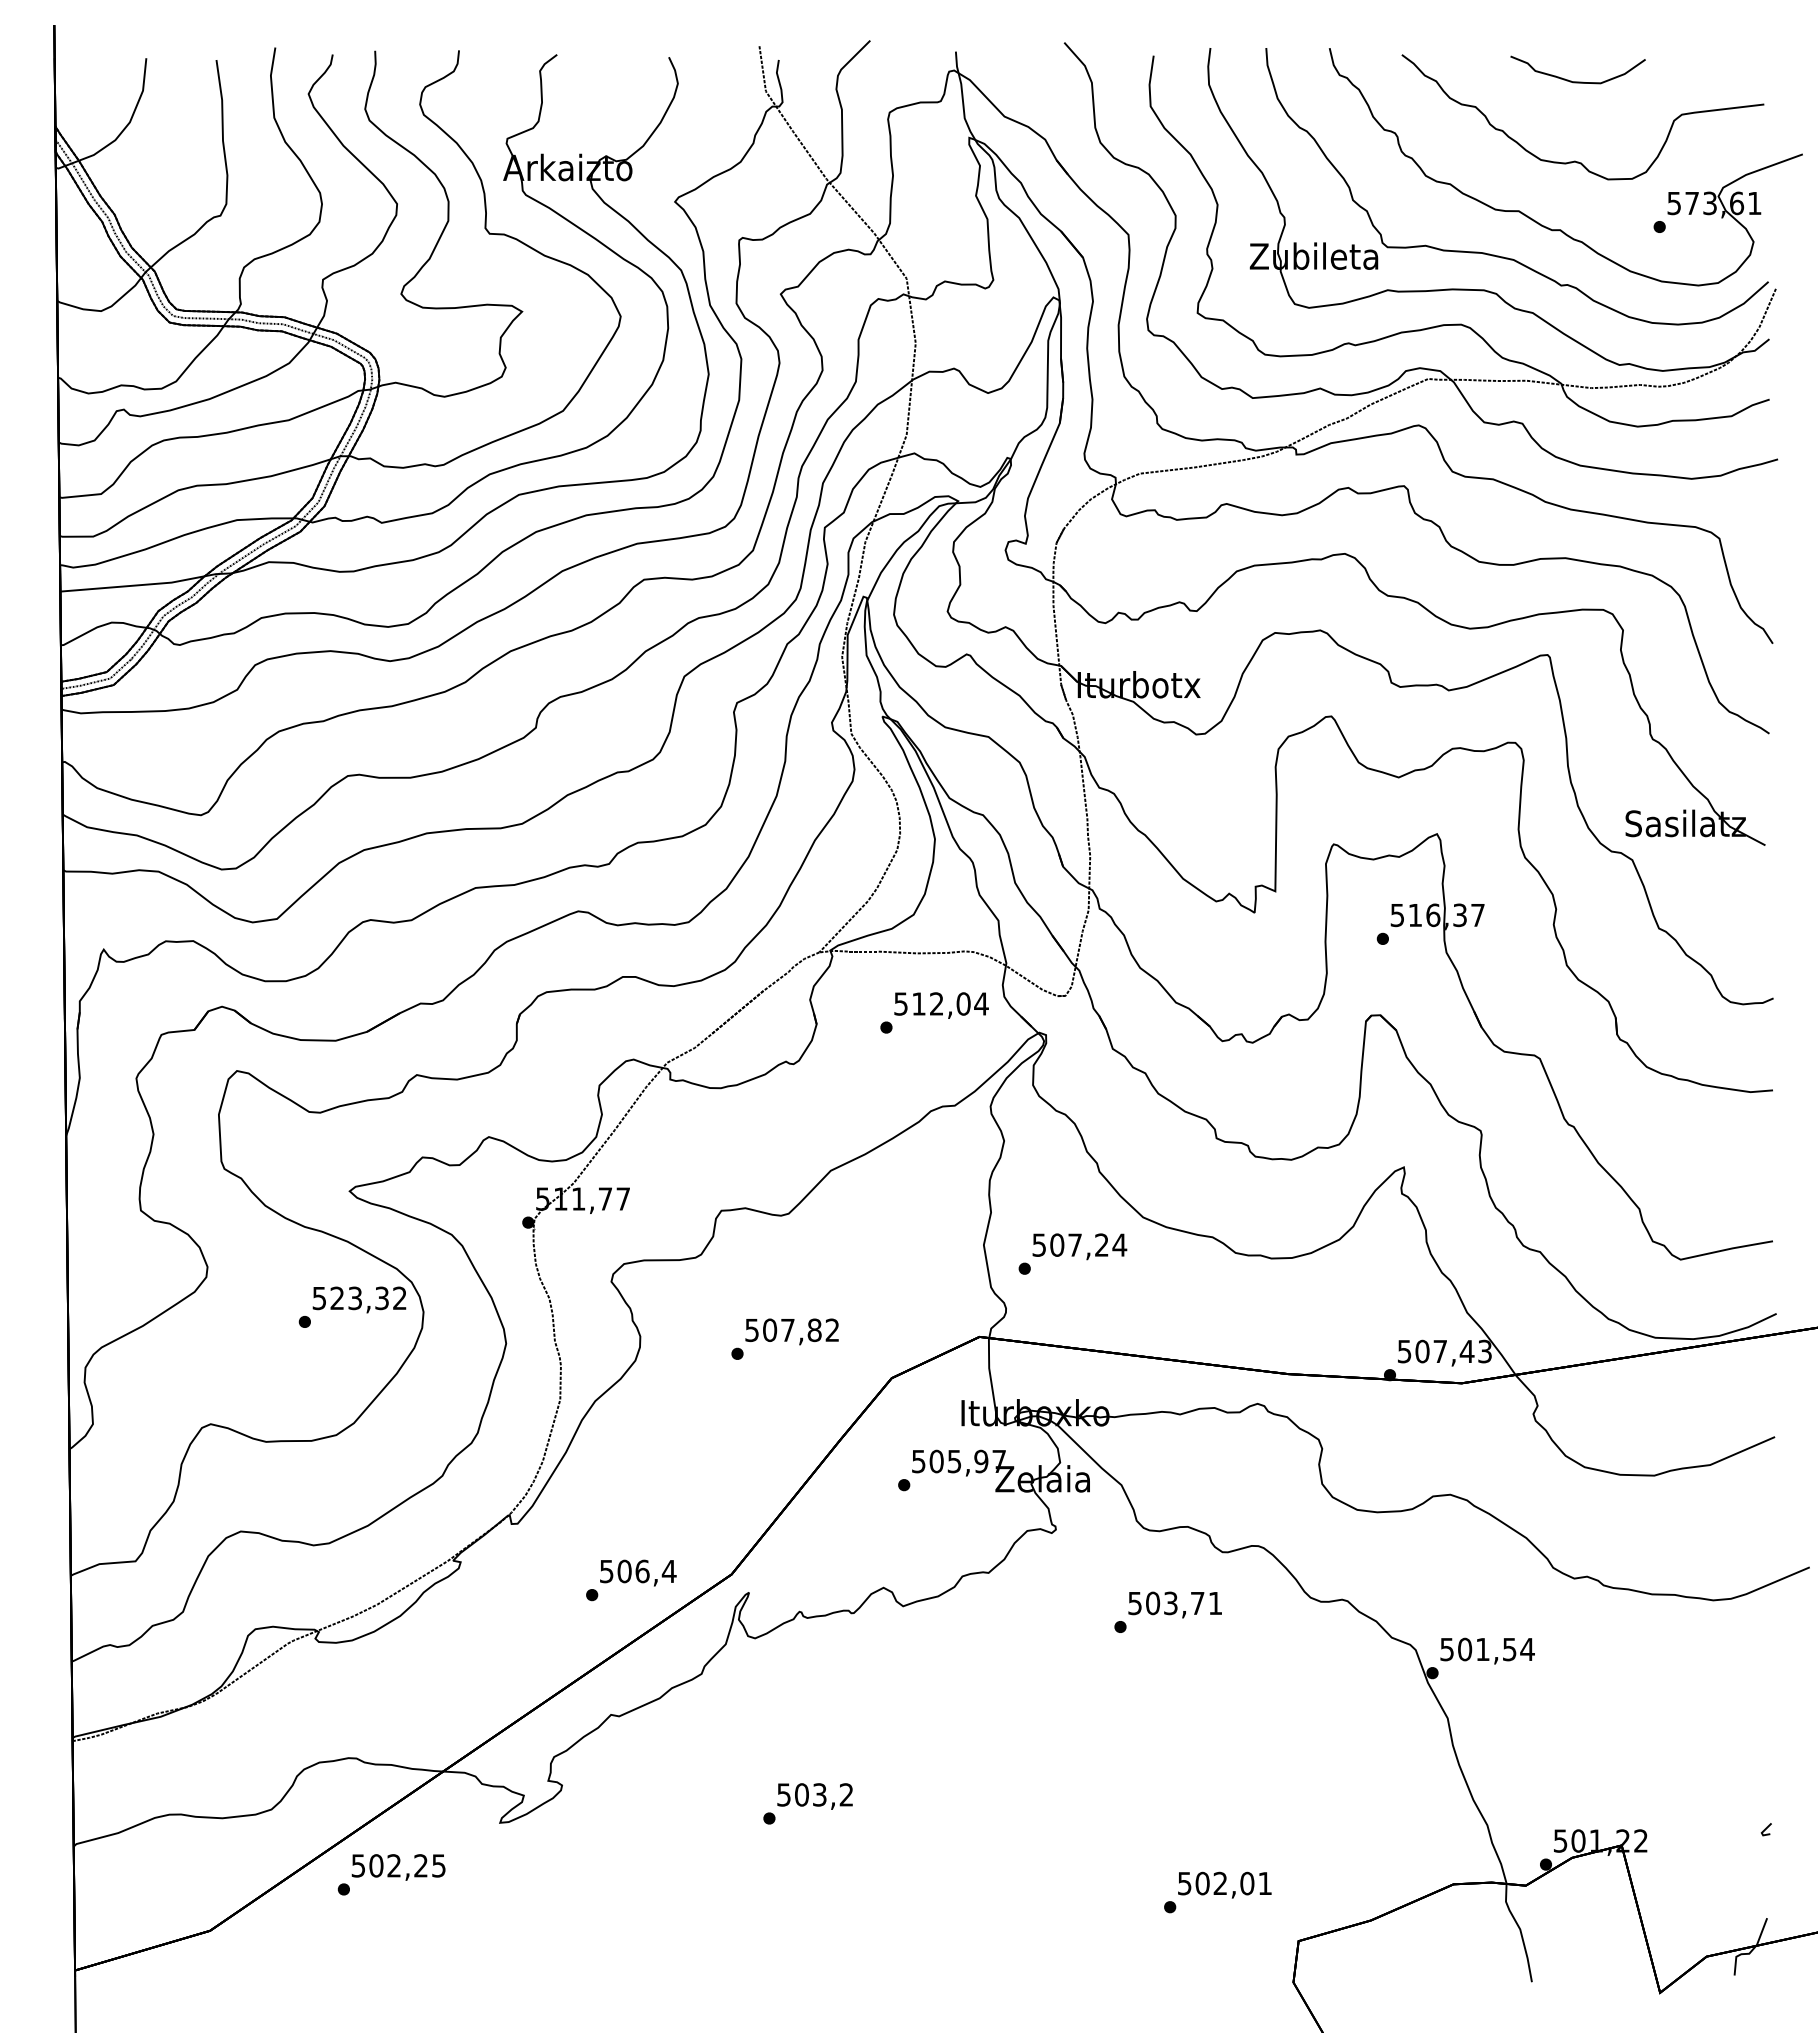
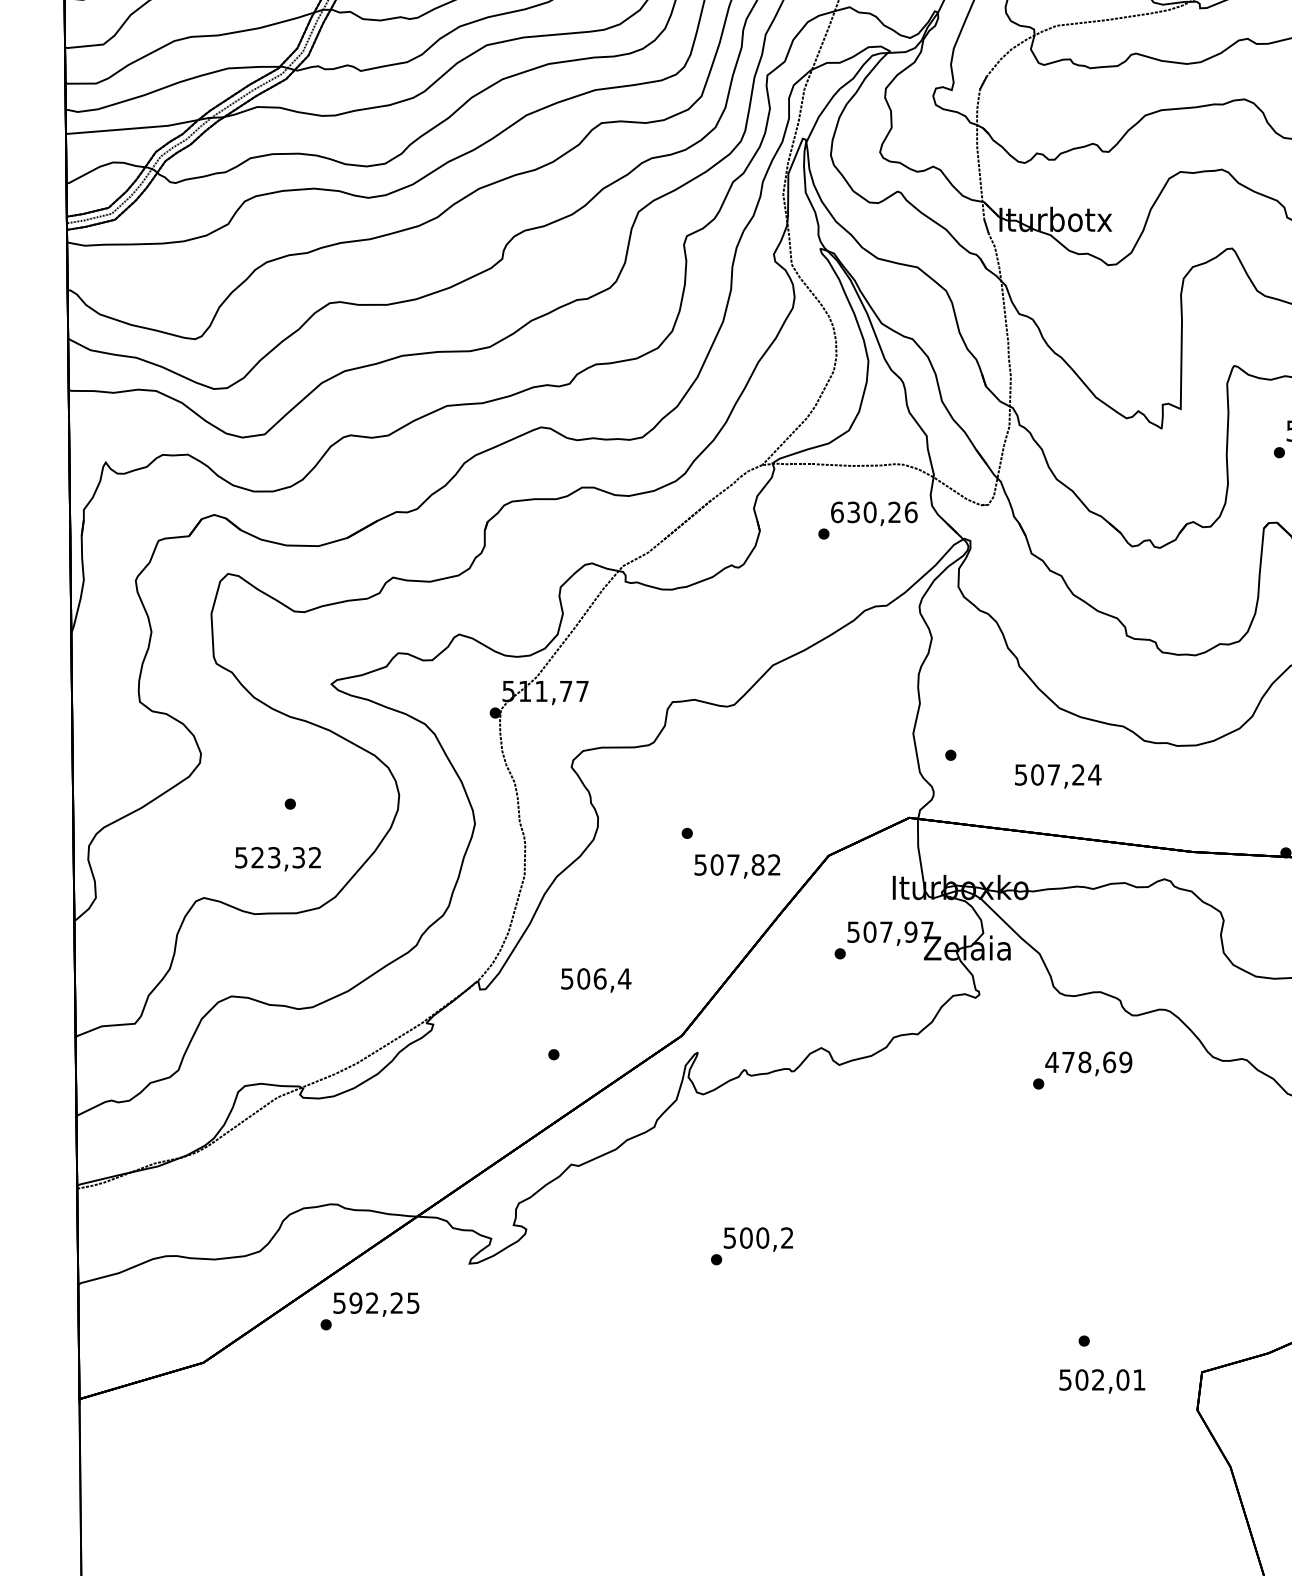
text: (941, 1003) -> (874, 511), 512,04 -> 630,26
text: (1079, 1246) -> (1057, 776), moved
text: (359, 1299) -> (278, 858), moved
text: (791, 1331) -> (736, 866), moved
text: (954, 1461) -> (886, 932), 505,97 -> 507,97
text: (638, 1572) -> (596, 979), moved
text: (1174, 1603) -> (1088, 1062), 503,71 -> 478,69
text: (819, 1794) -> (762, 1237), 503,2 -> 500,2
text: (376, 1865) -> (356, 1302), 502,25 -> 592,25
text: (1224, 1884) -> (1101, 1380), moved

